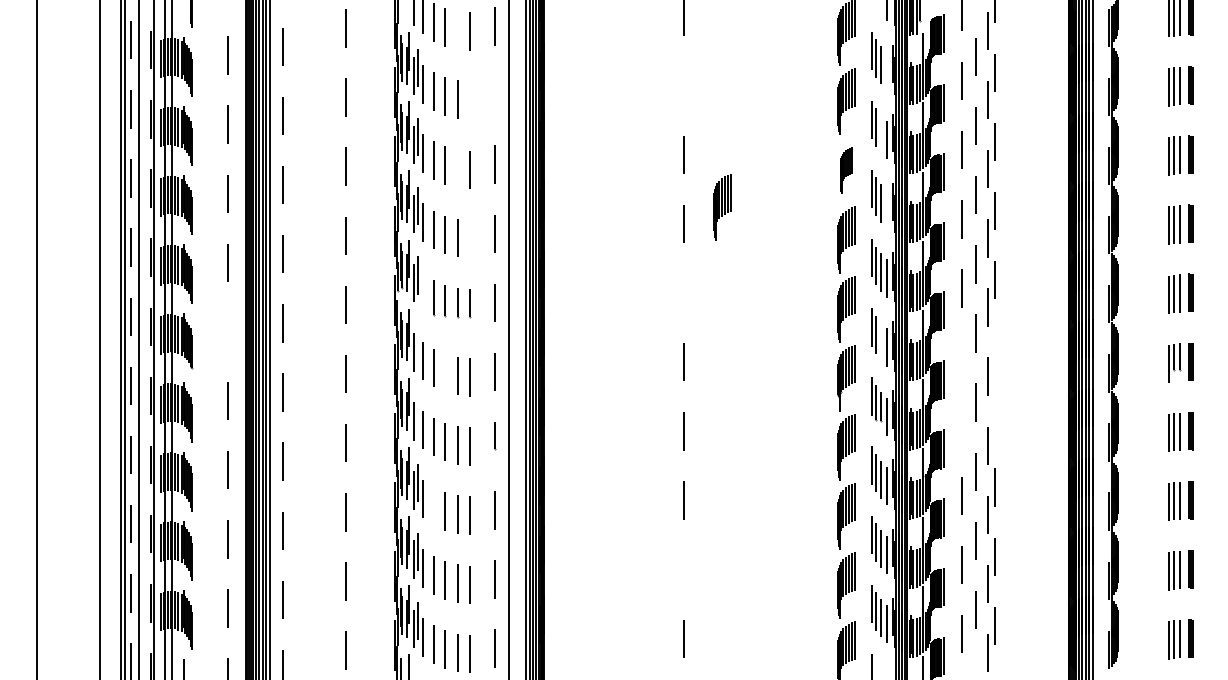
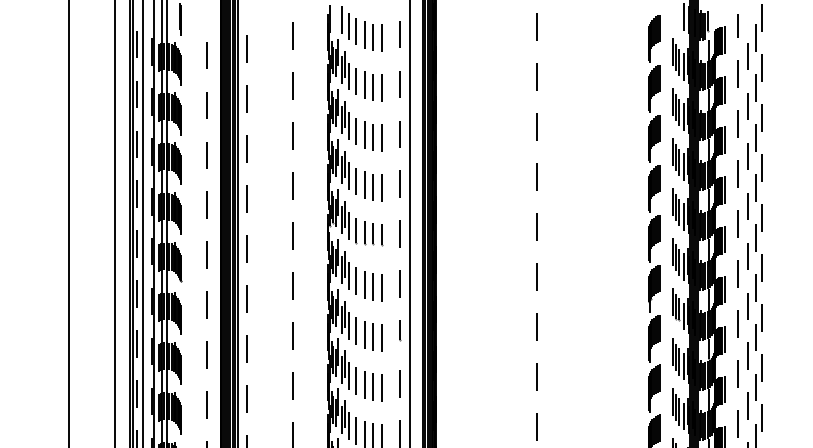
line: (457, 30) -> (373, 37), added
line: (887, 70) -> (684, 66), added
line: (684, 85) -> (537, 77), added
line: (494, 95) -> (399, 84), added
line: (470, 100) -> (382, 88), added
line: (881, 134) -> (679, 112), added
line: (457, 168) -> (373, 137), added
part: (846, 170) -> (654, 138), size x1.43
part: (722, 207) -> (564, 165), removed
line: (887, 209) -> (684, 166), added
line: (470, 238) -> (382, 187), added
line: (423, 291) -> (348, 226), added
line: (684, 292) -> (537, 226), added
line: (227, 331) -> (207, 254), added
line: (881, 341) -> (679, 262), added
line: (417, 344) -> (344, 264), added
line: (994, 349) -> (761, 268), added
line: (961, 357) -> (737, 273), added
line: (444, 372) -> (363, 284), added
line: (417, 413) -> (344, 314), added
line: (994, 418) -> (761, 317), added
line: (961, 426) -> (737, 323), added
line: (433, 505) -> (355, 380), added
line: (684, 569) -> (537, 427), added

